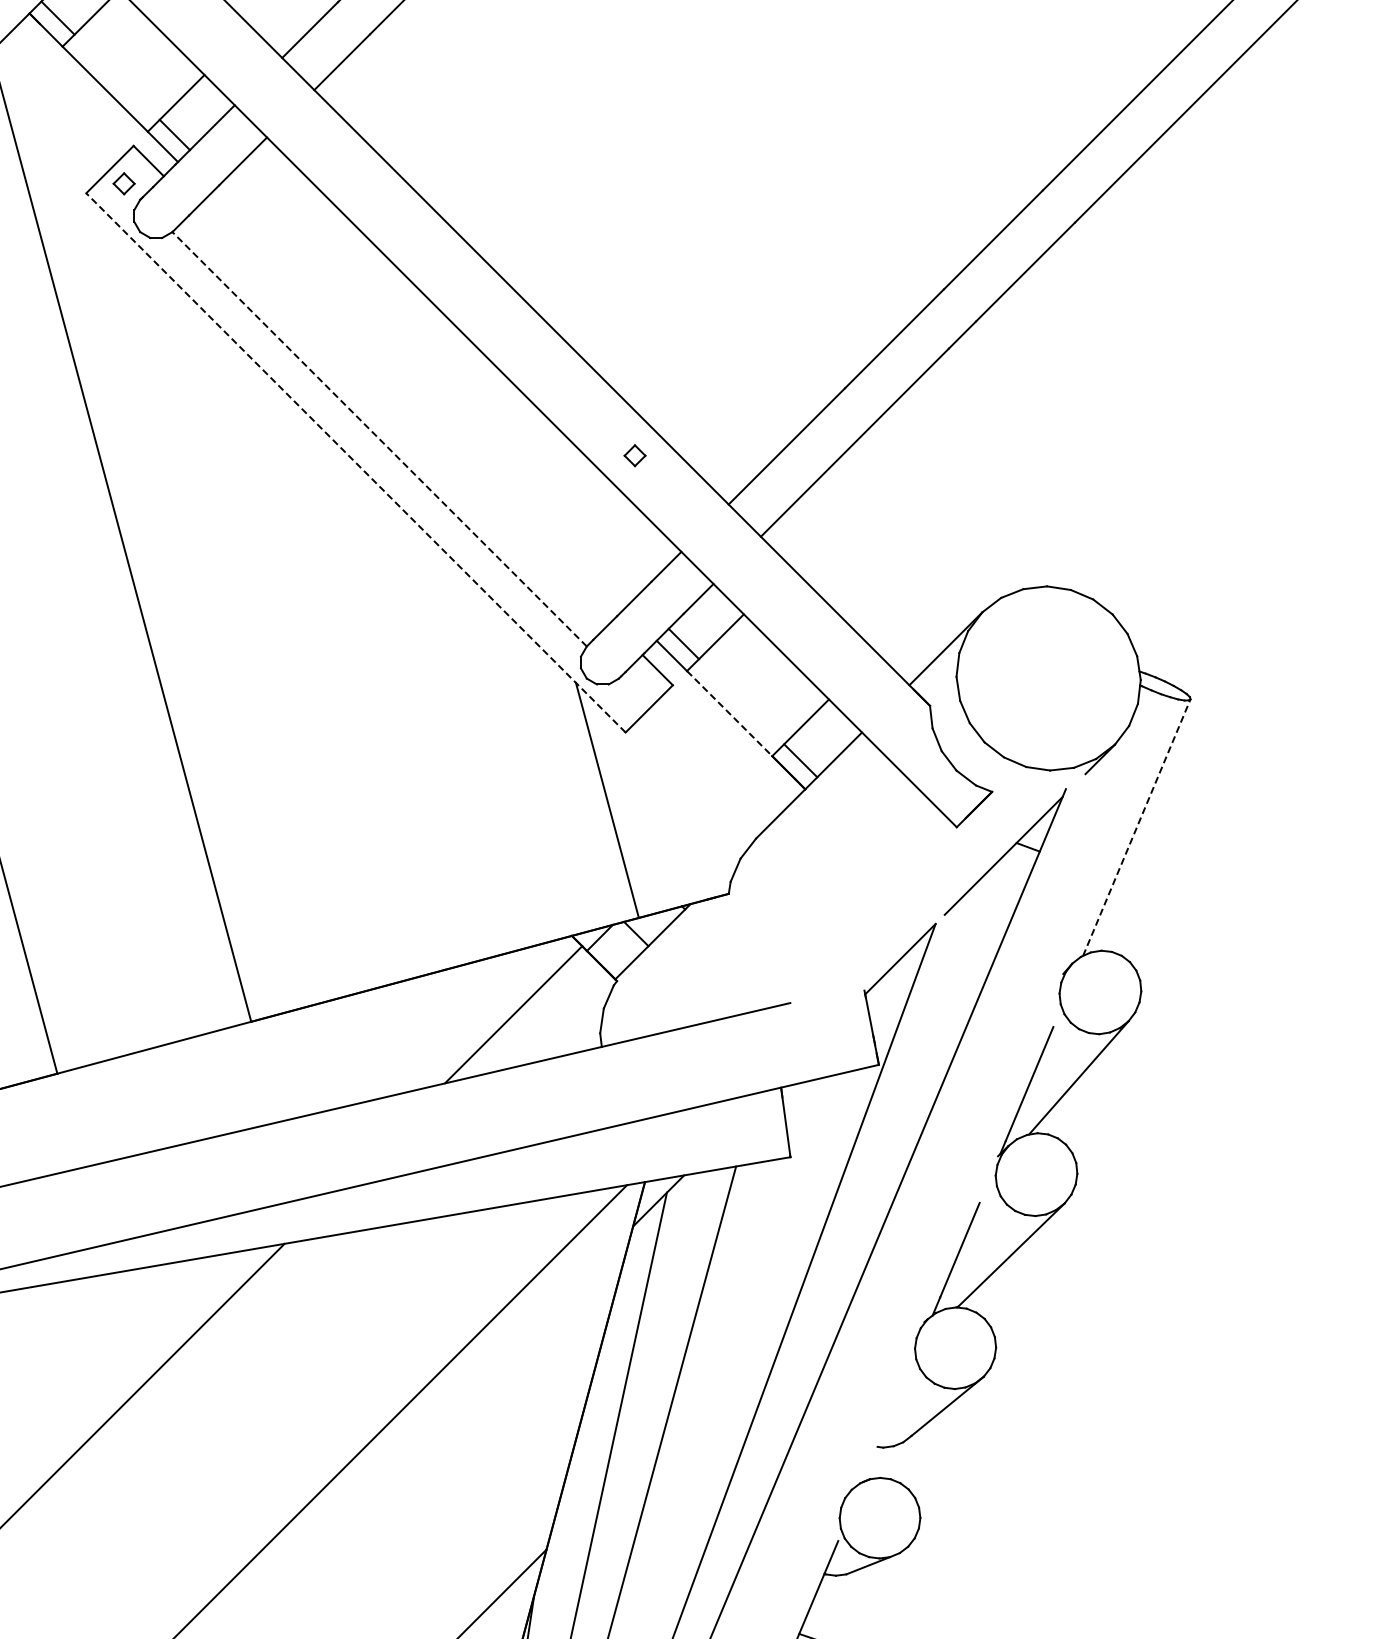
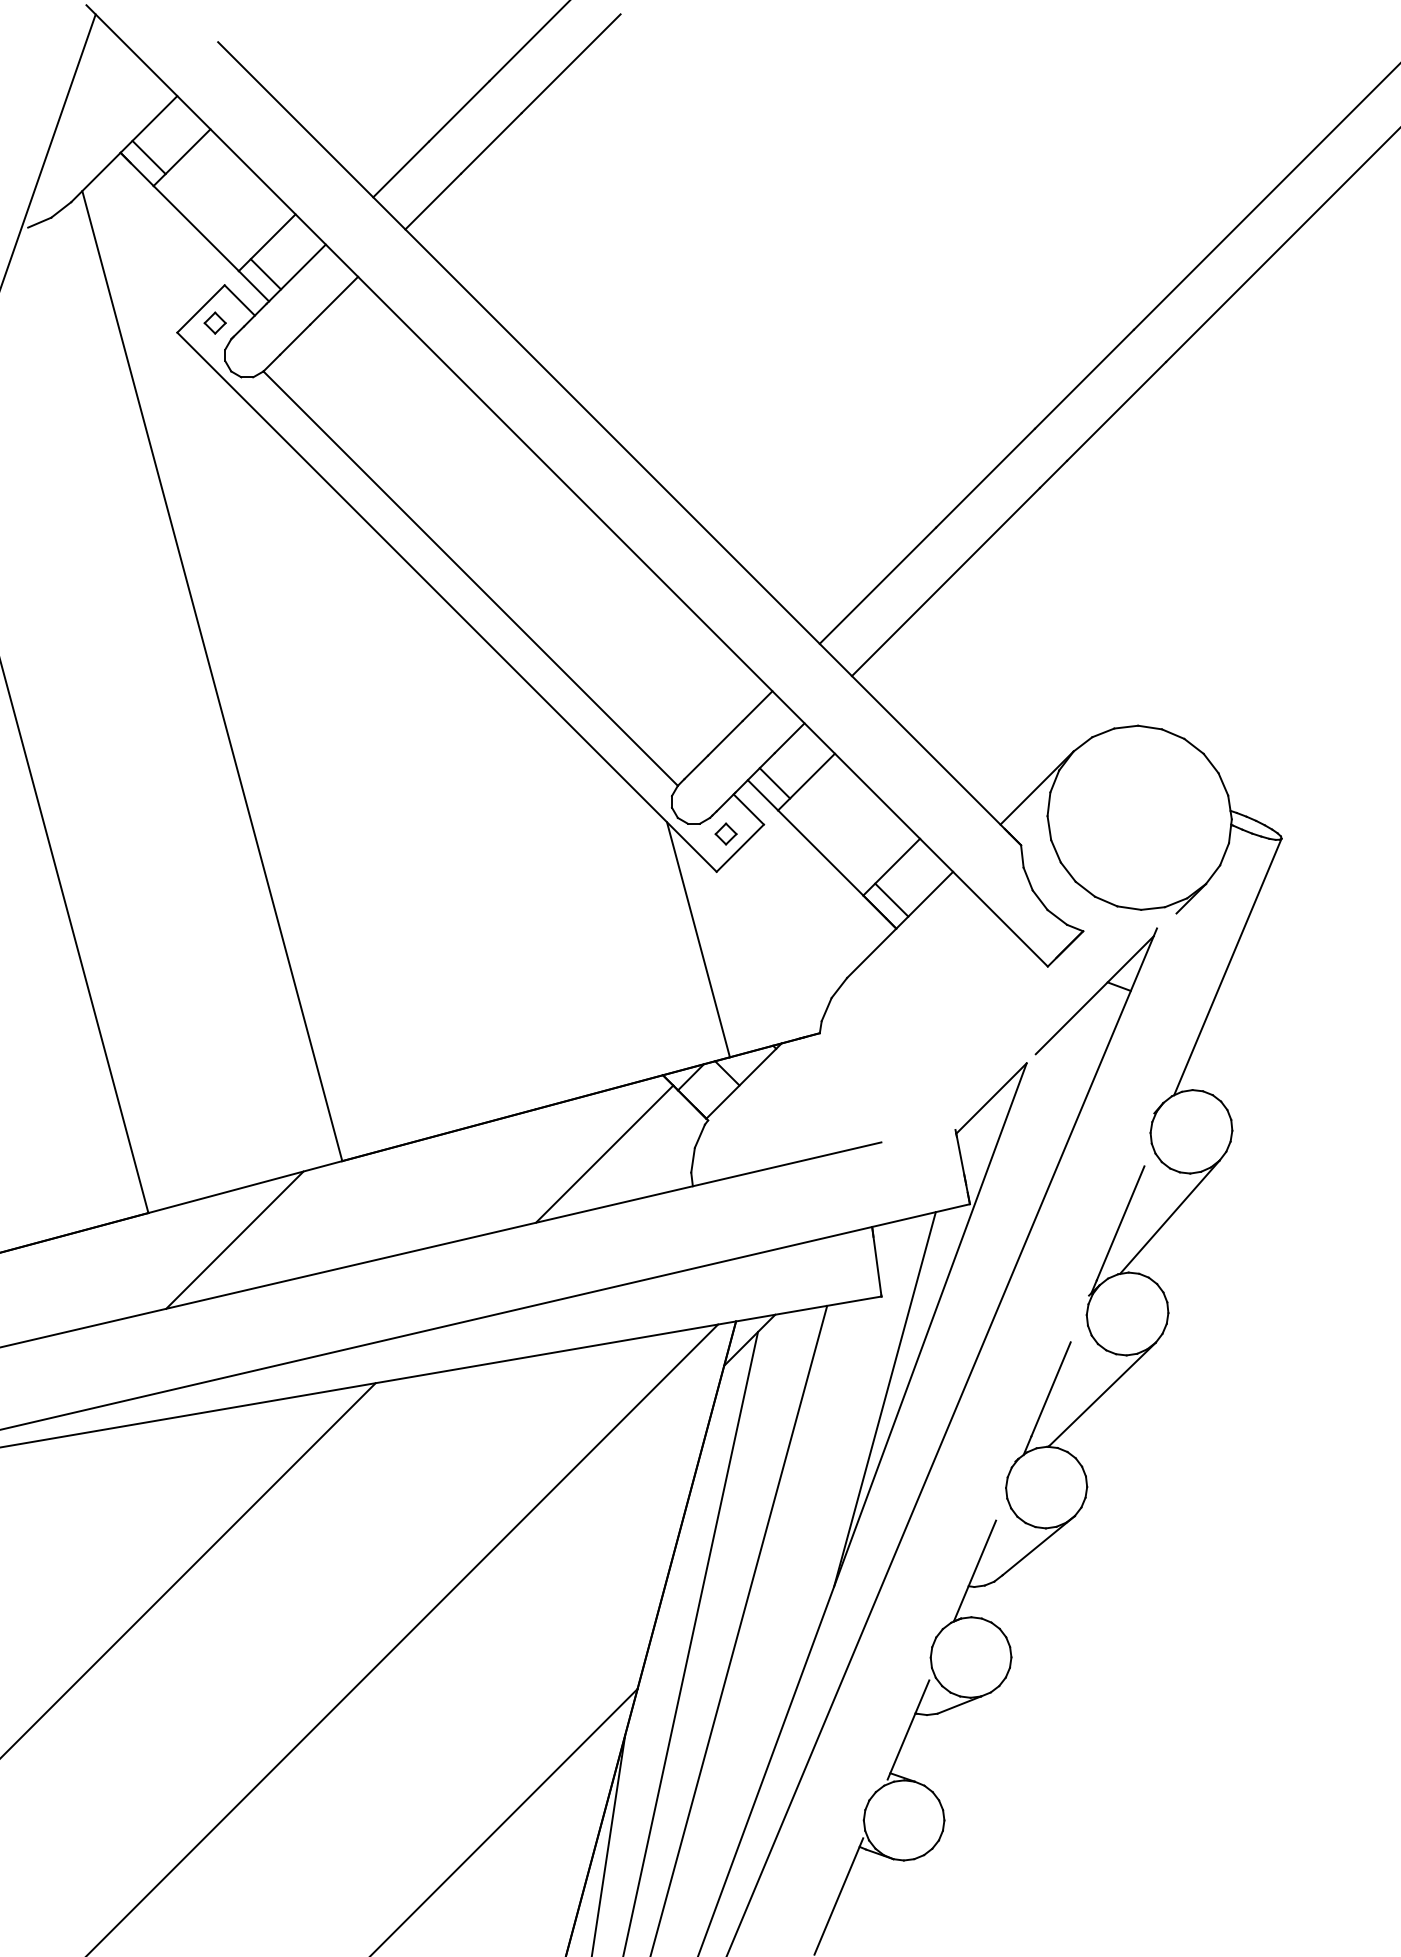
line: (379, 439) -> (470, 578), dashed -> solid
part: (634, 455) -> (725, 833), moved
line: (355, 462) -> (446, 601), dashed -> solid
line: (730, 714) -> (821, 853), dashed -> solid
line: (1137, 827) -> (1228, 966), dashed -> solid
line: (143, 1100) -> (234, 1239), added
line: (793, 1260) -> (884, 1399), added
line: (883, 1431) -> (974, 1570), added

